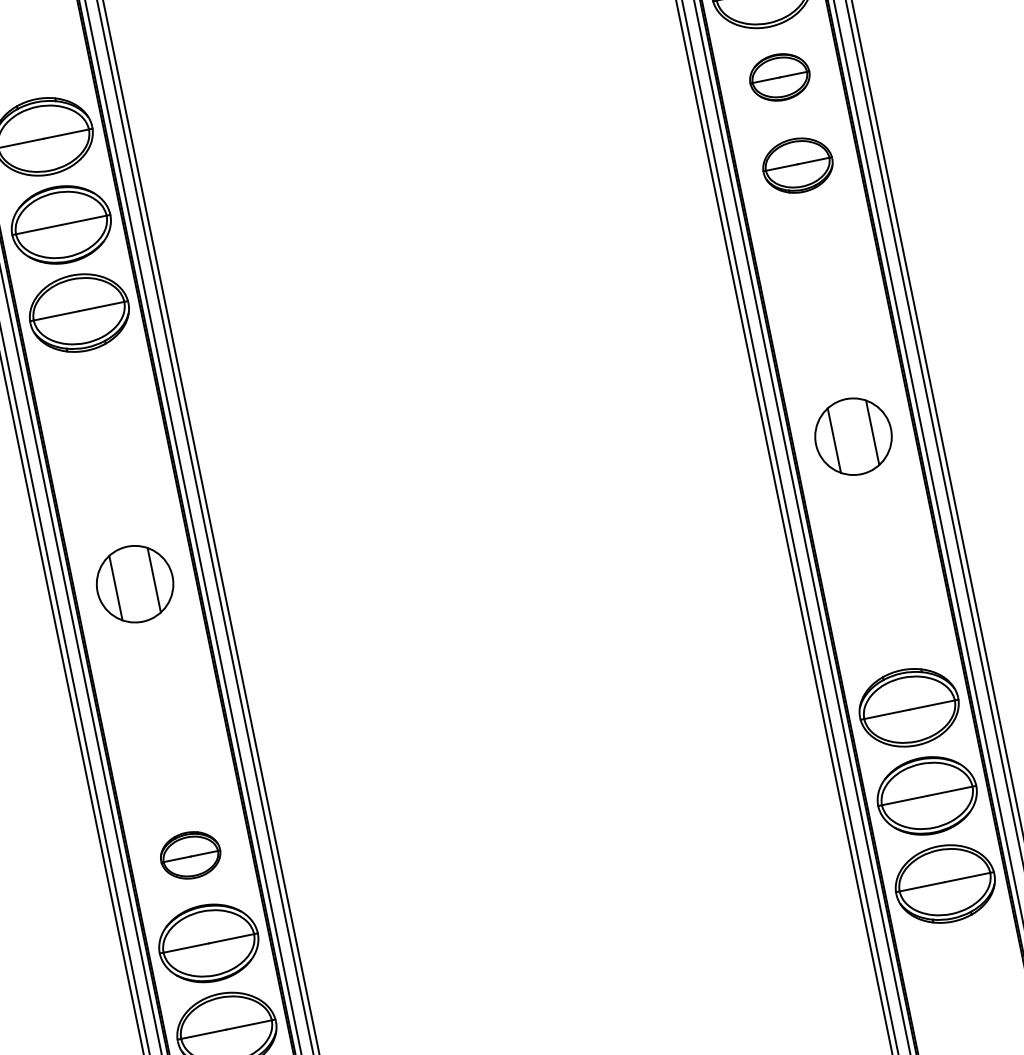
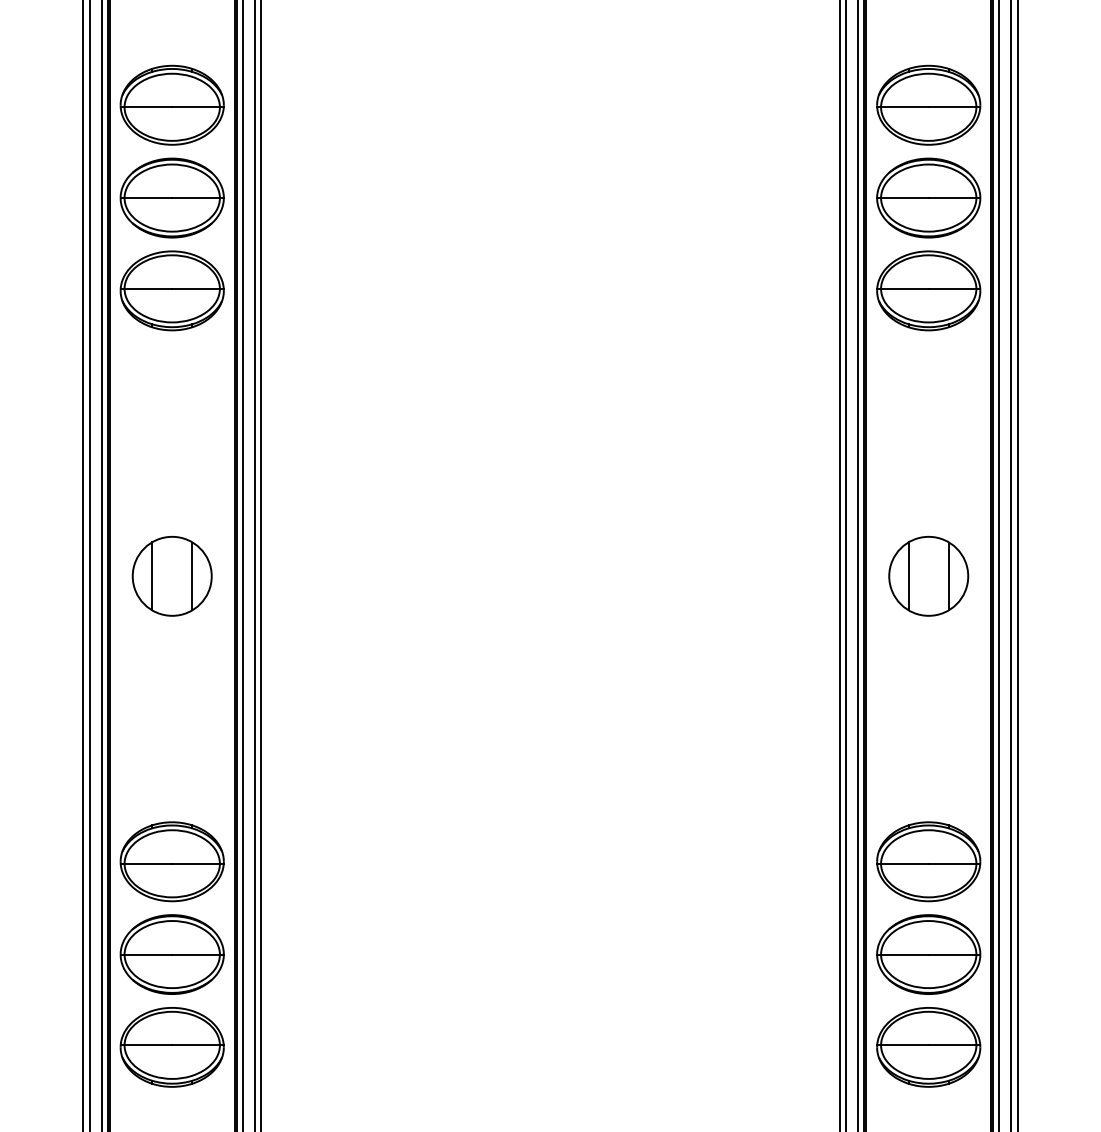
part: (779, 76) -> (928, 197), size x1.67
part: (797, 165) -> (928, 290), size x1.43
part: (189, 855) -> (171, 861), size x1.67

